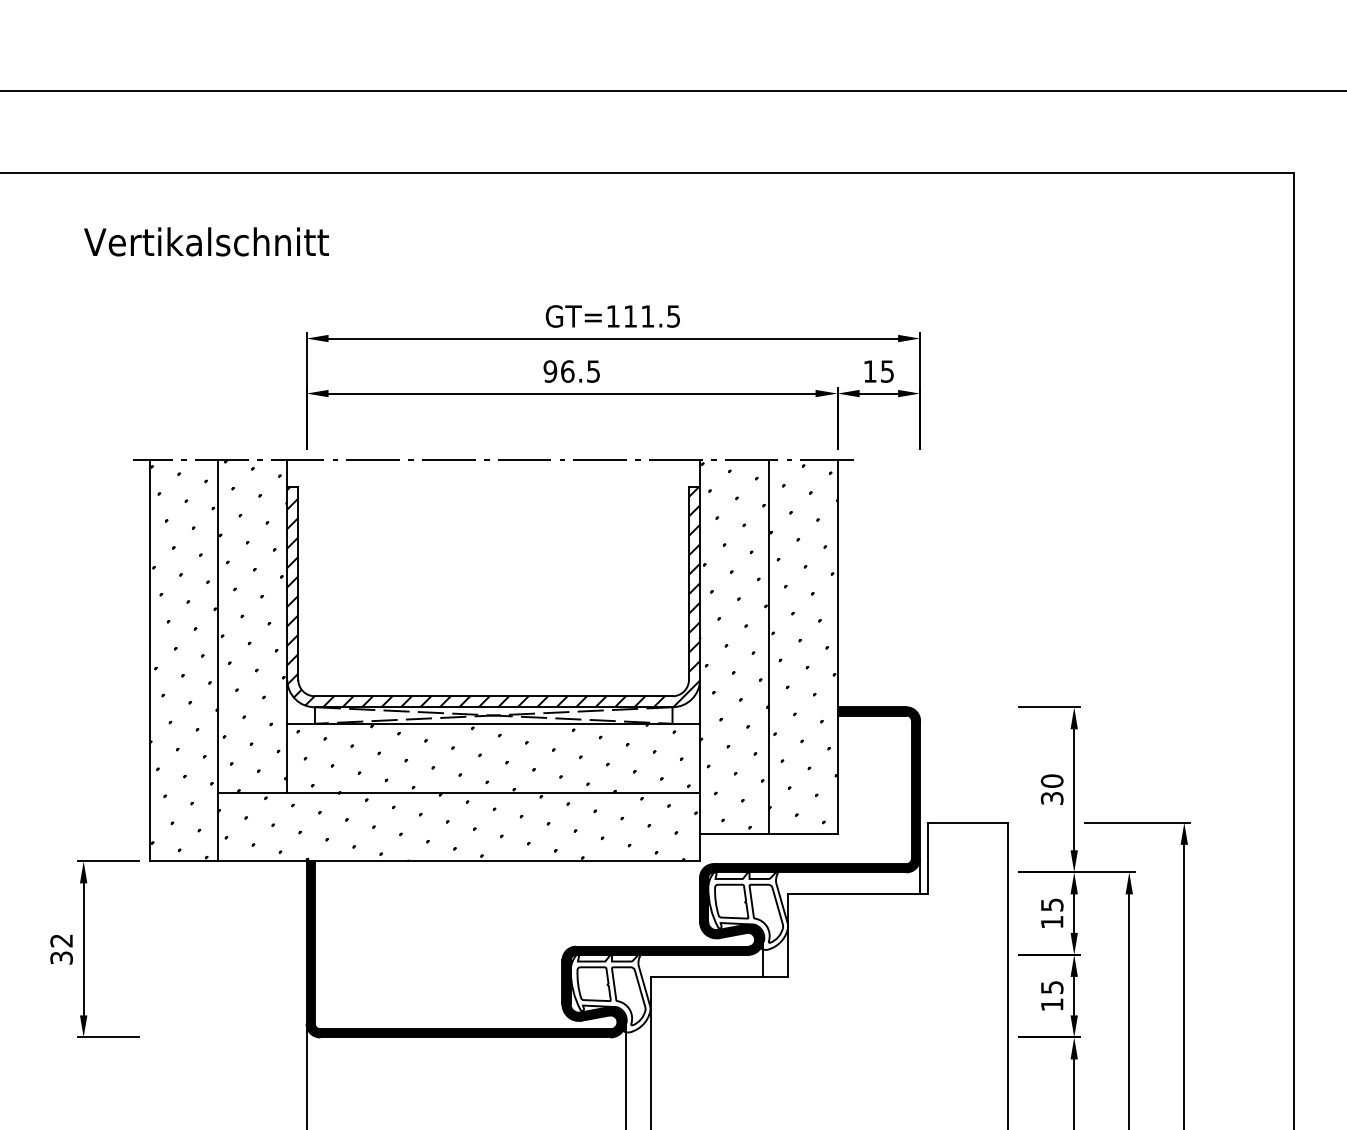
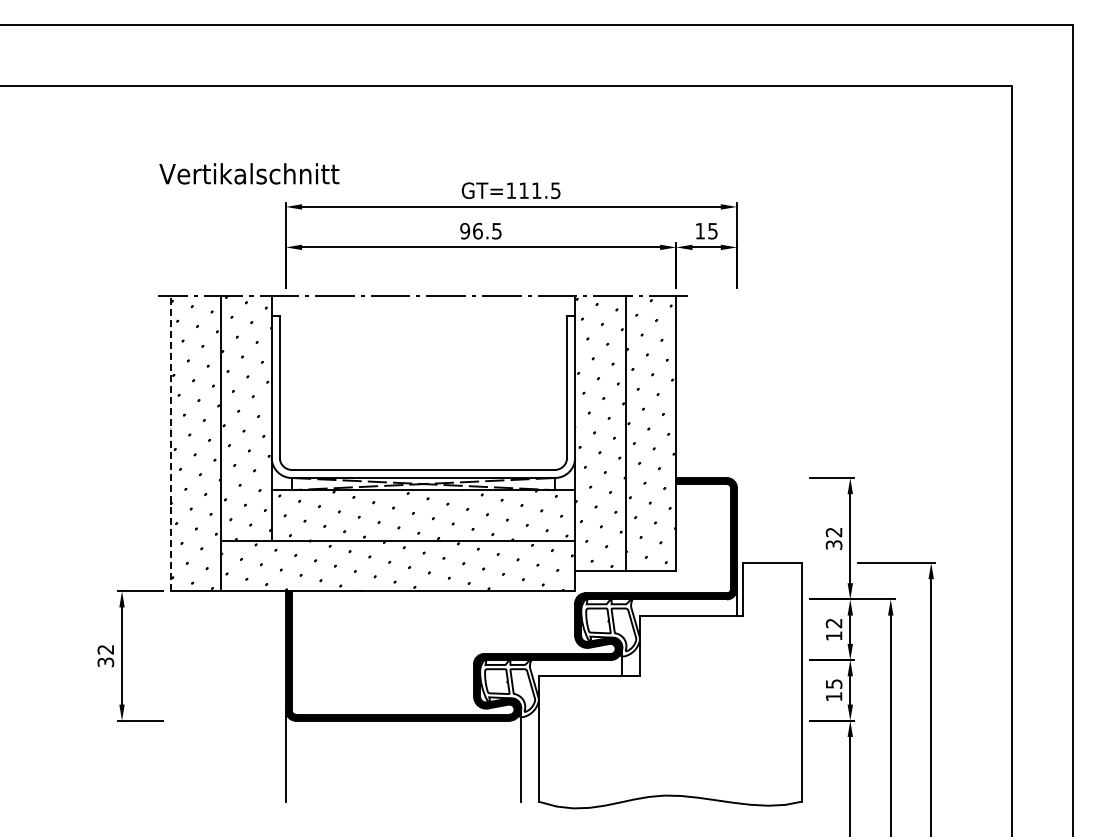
text: (206, 241) -> (249, 173), moved
hatch: (493, 597) -> (423, 397), removed
line: (149, 660) -> (170, 443), solid -> dashed
text: (1051, 781) -> (833, 532), 30 -> 32
text: (1051, 905) -> (833, 623), 15 -> 12

